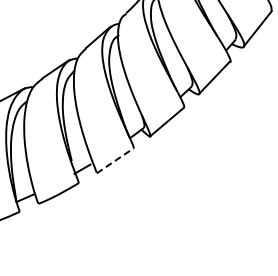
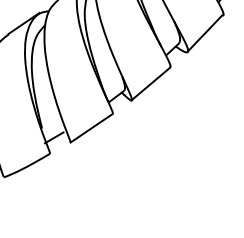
line: (115, 160) -> (92, 127), dashed -> solid

